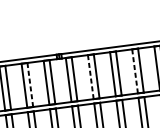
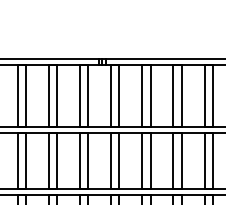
line: (134, 71) -> (204, 95), dashed -> solid
line: (90, 76) -> (142, 95), dashed -> solid
line: (30, 84) -> (57, 95), dashed -> solid

